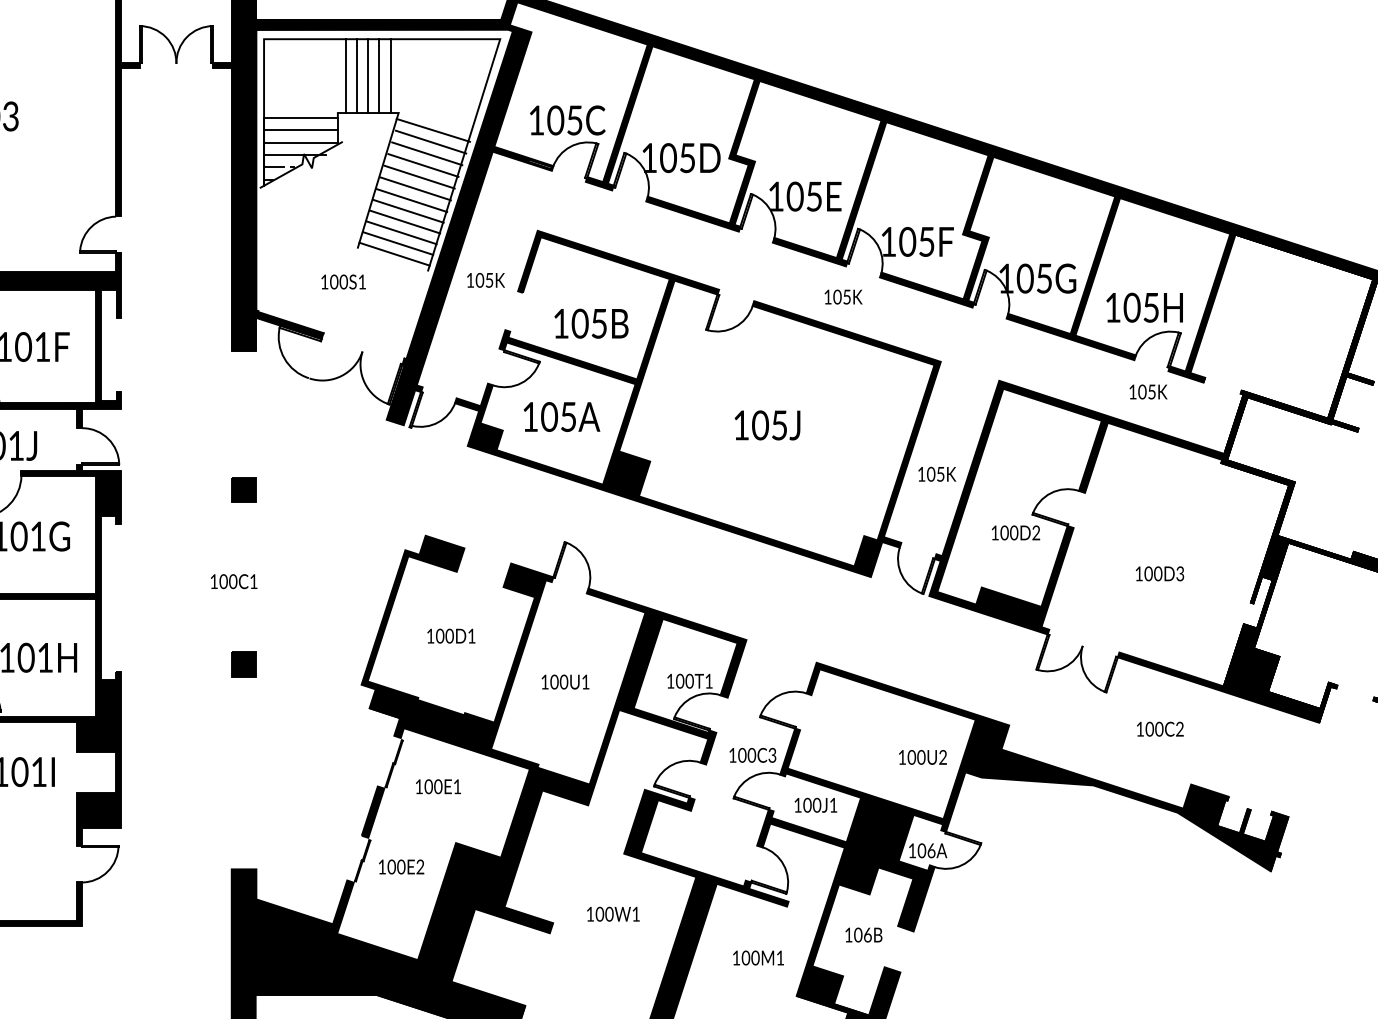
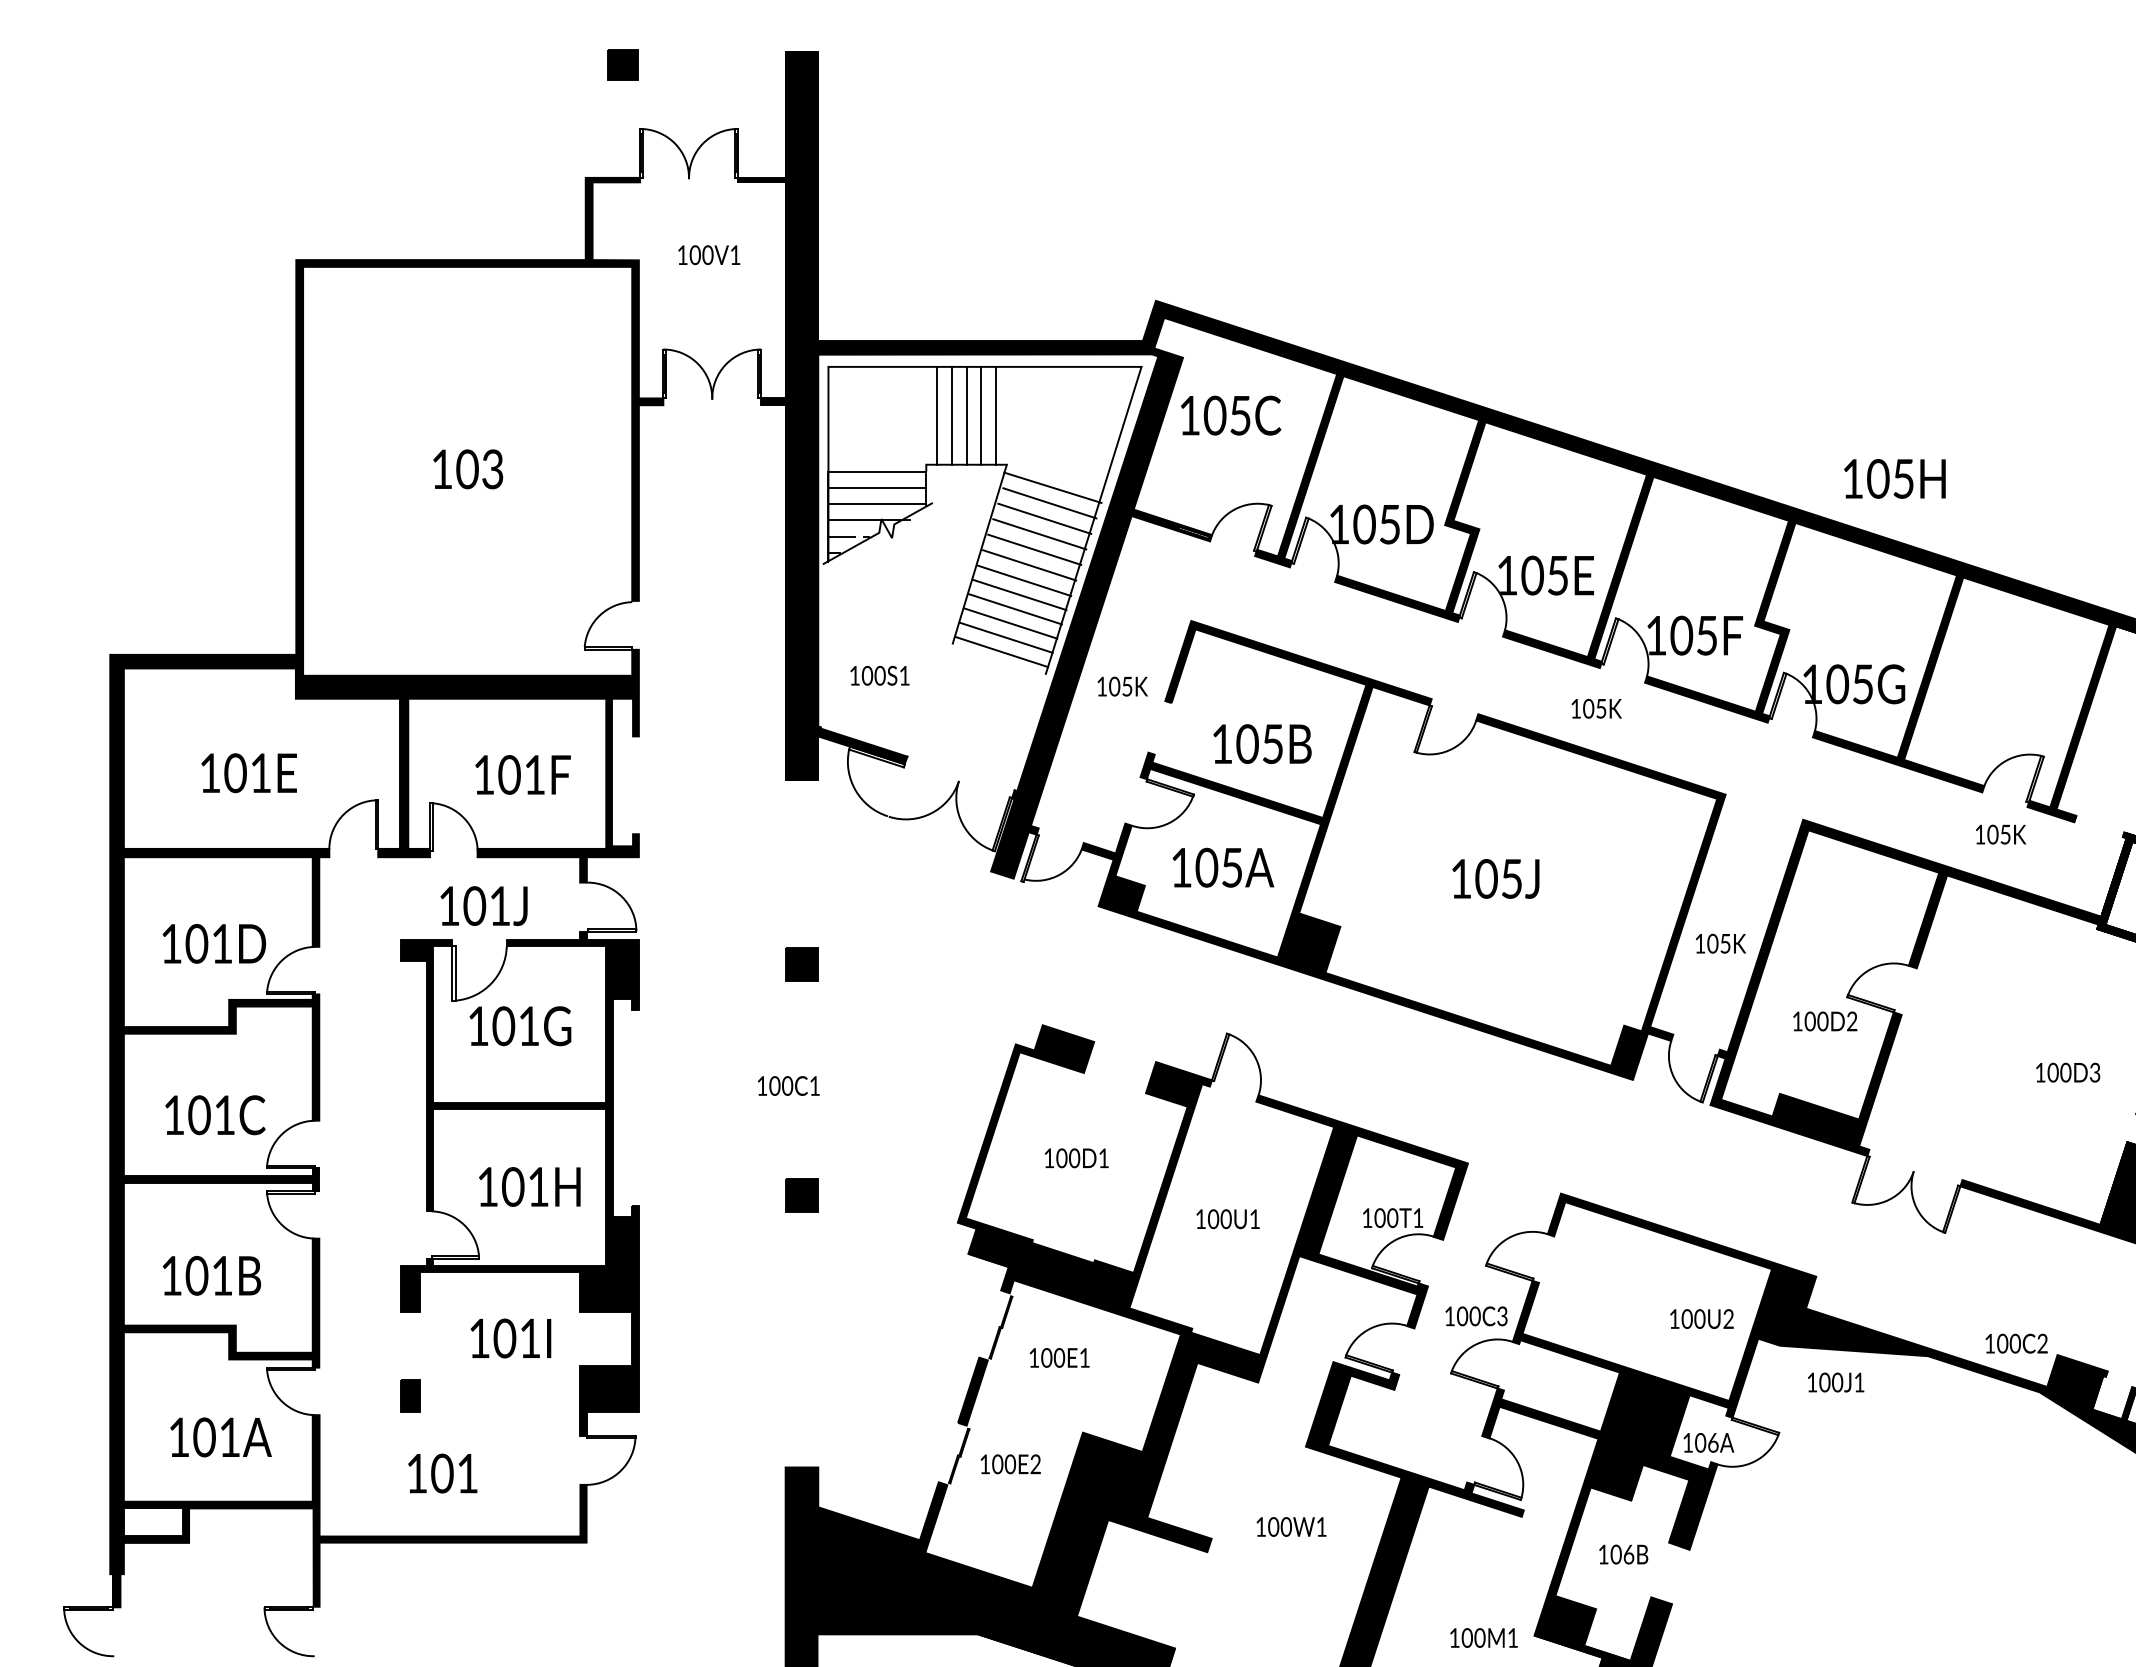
text: (568, 120) -> (1231, 415), moved
text: (343, 281) -> (879, 675), moved
text: (1144, 307) -> (1894, 478), moved
text: (1160, 573) -> (2068, 1072), moved
text: (1160, 729) -> (2016, 1343), moved
text: (816, 805) -> (1836, 1382), moved
text: (758, 957) -> (1483, 1637), moved

